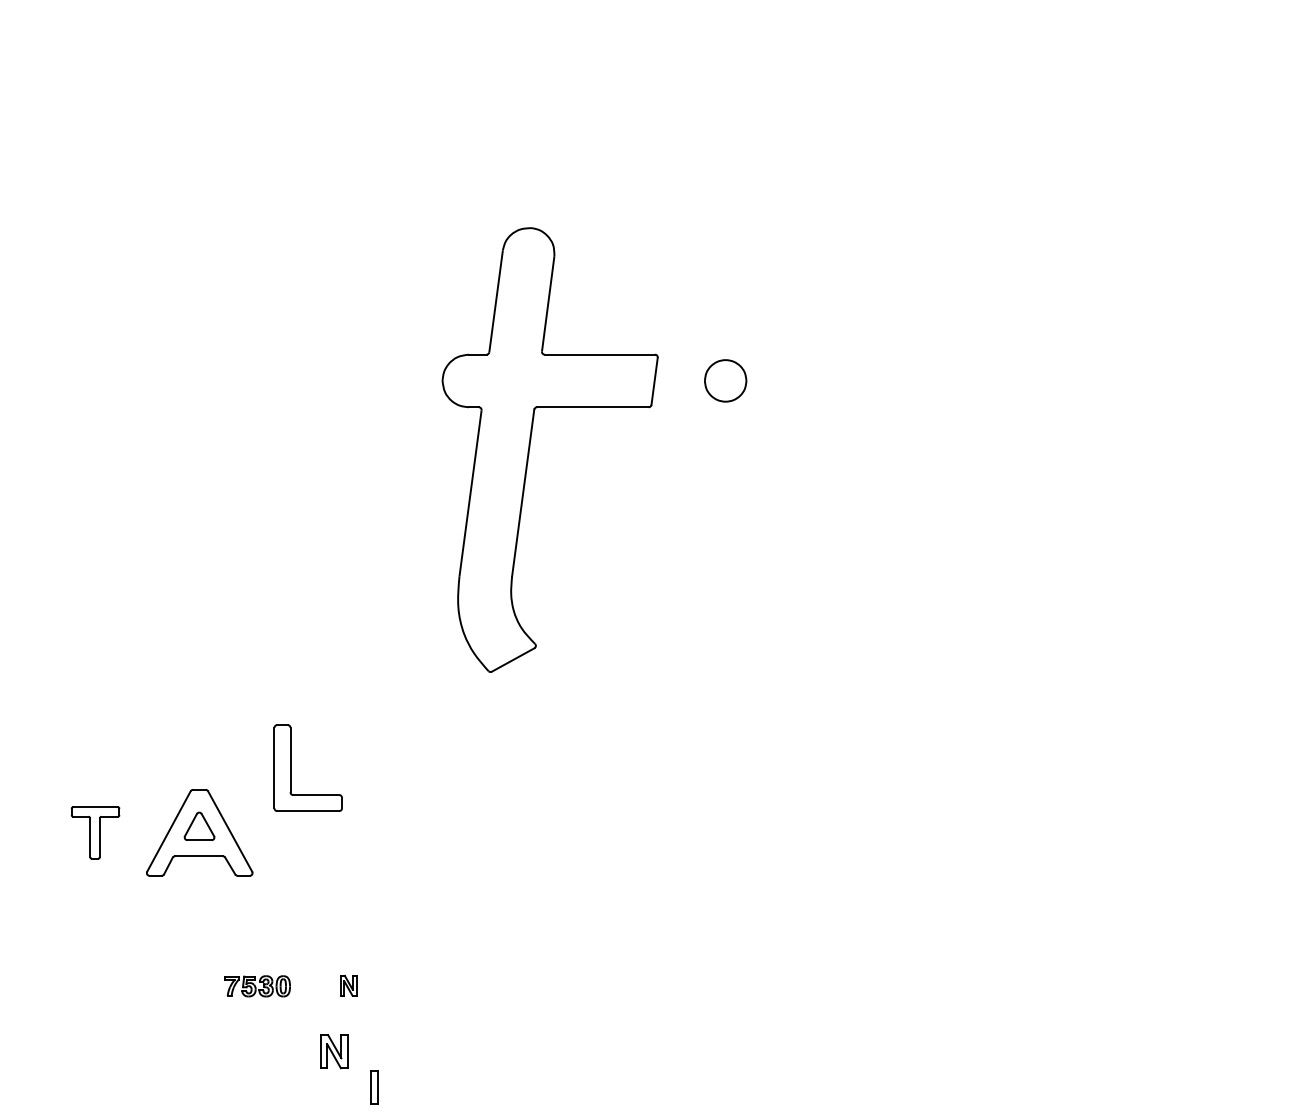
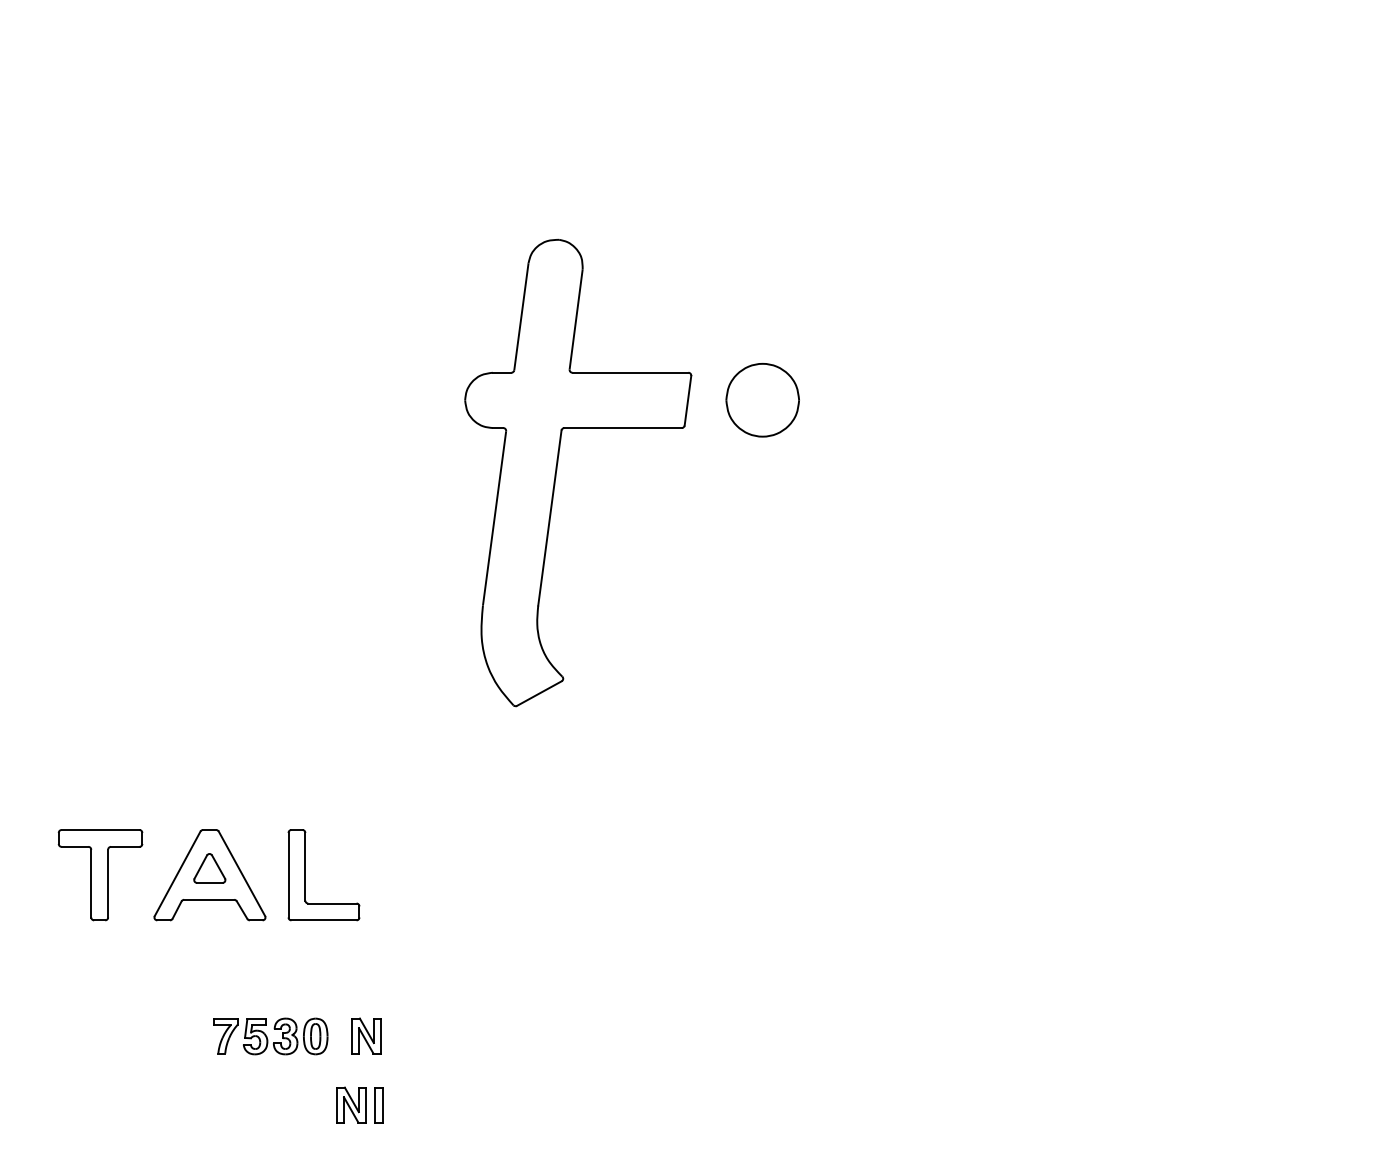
part: (725, 381) -> (762, 400), size x1.67
part: (290, 768) -> (305, 875), moved
part: (95, 833) -> (100, 875), size x1.67
part: (348, 985) -> (366, 1035), size x1.67
part: (257, 986) -> (270, 1036), size x1.67
part: (374, 1088) -> (378, 1105), moved

